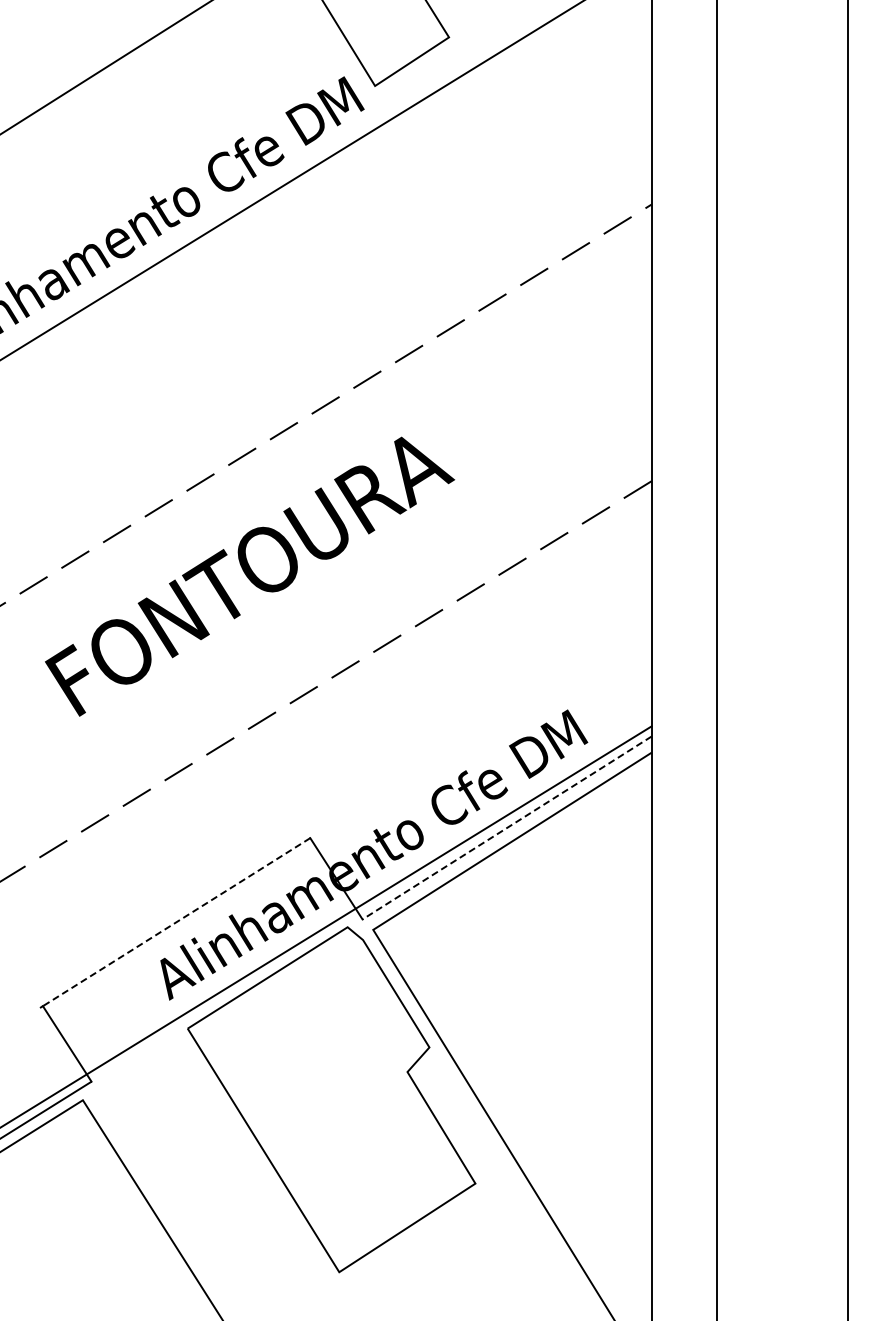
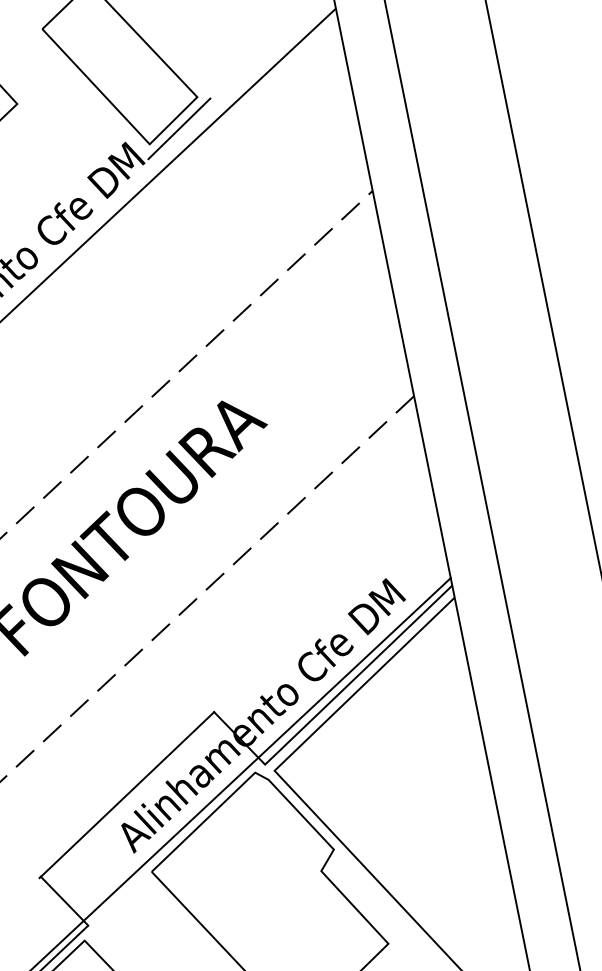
line: (417, 73) -> (179, 128), added
line: (506, 828) -> (358, 675), dashed -> solid
line: (176, 922) -> (127, 794), dashed -> solid

